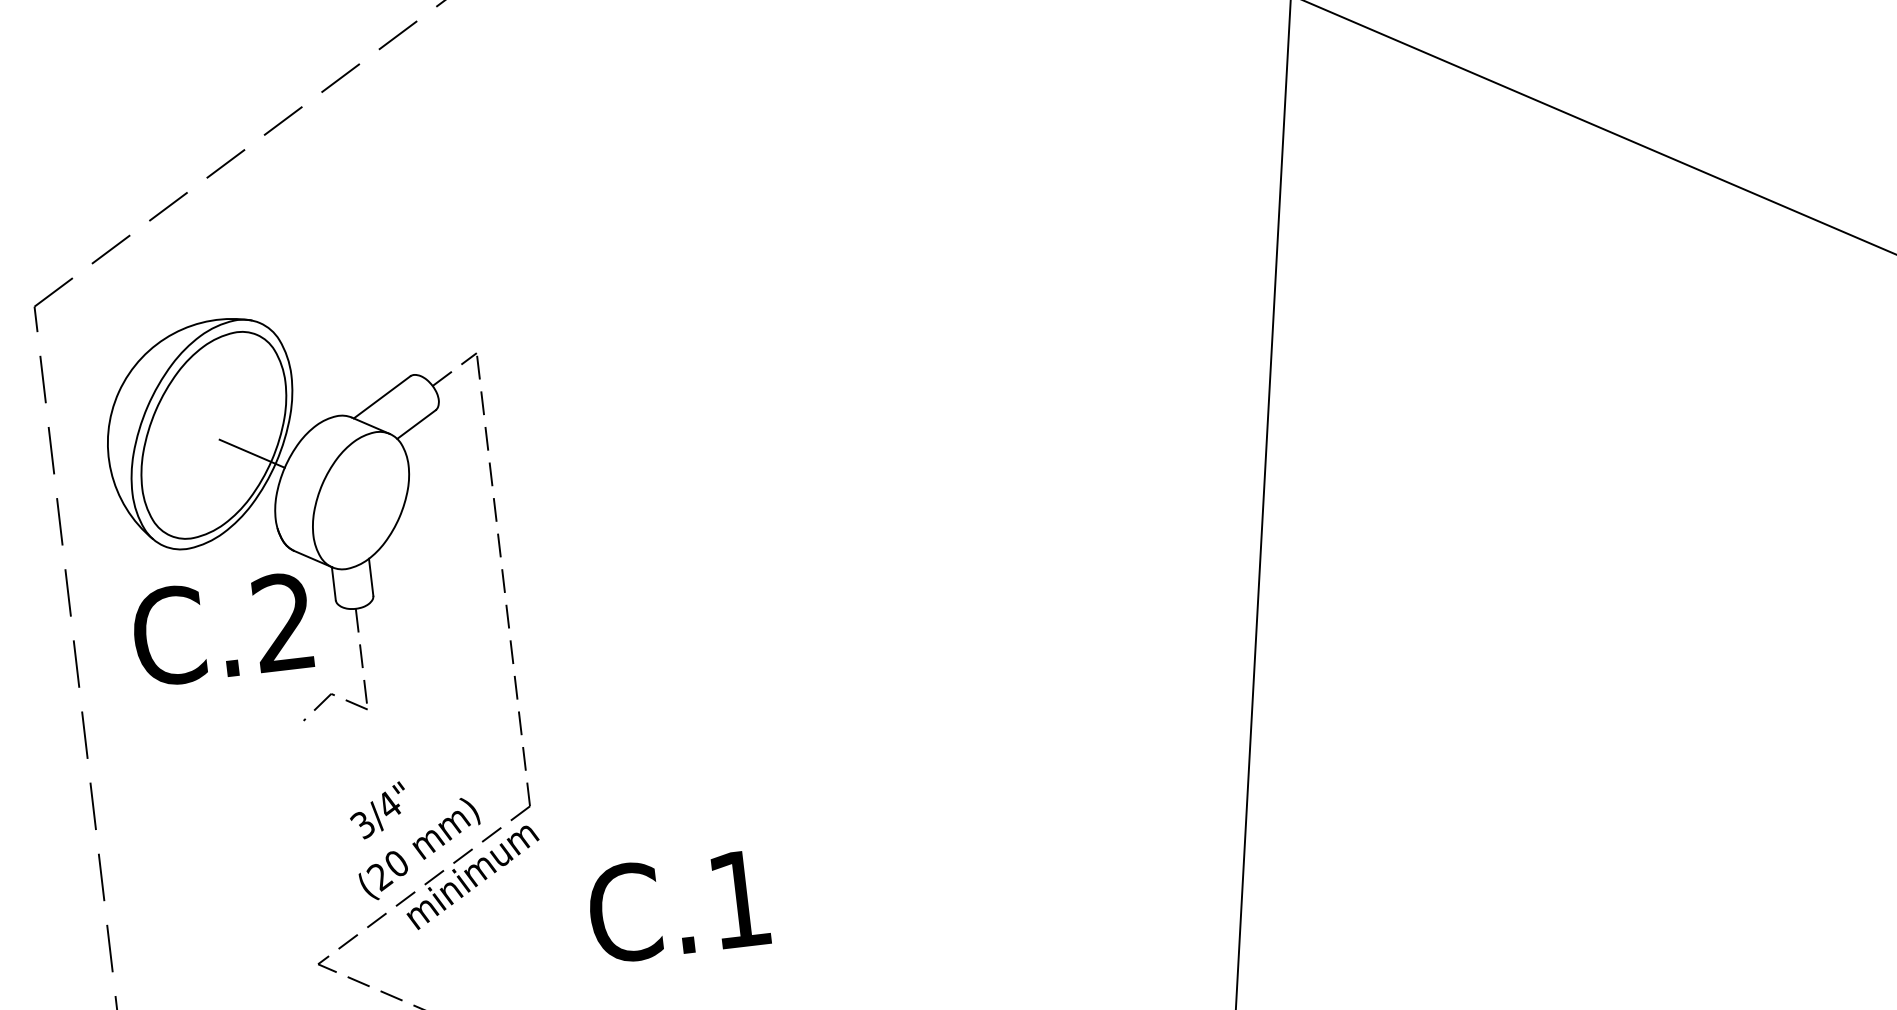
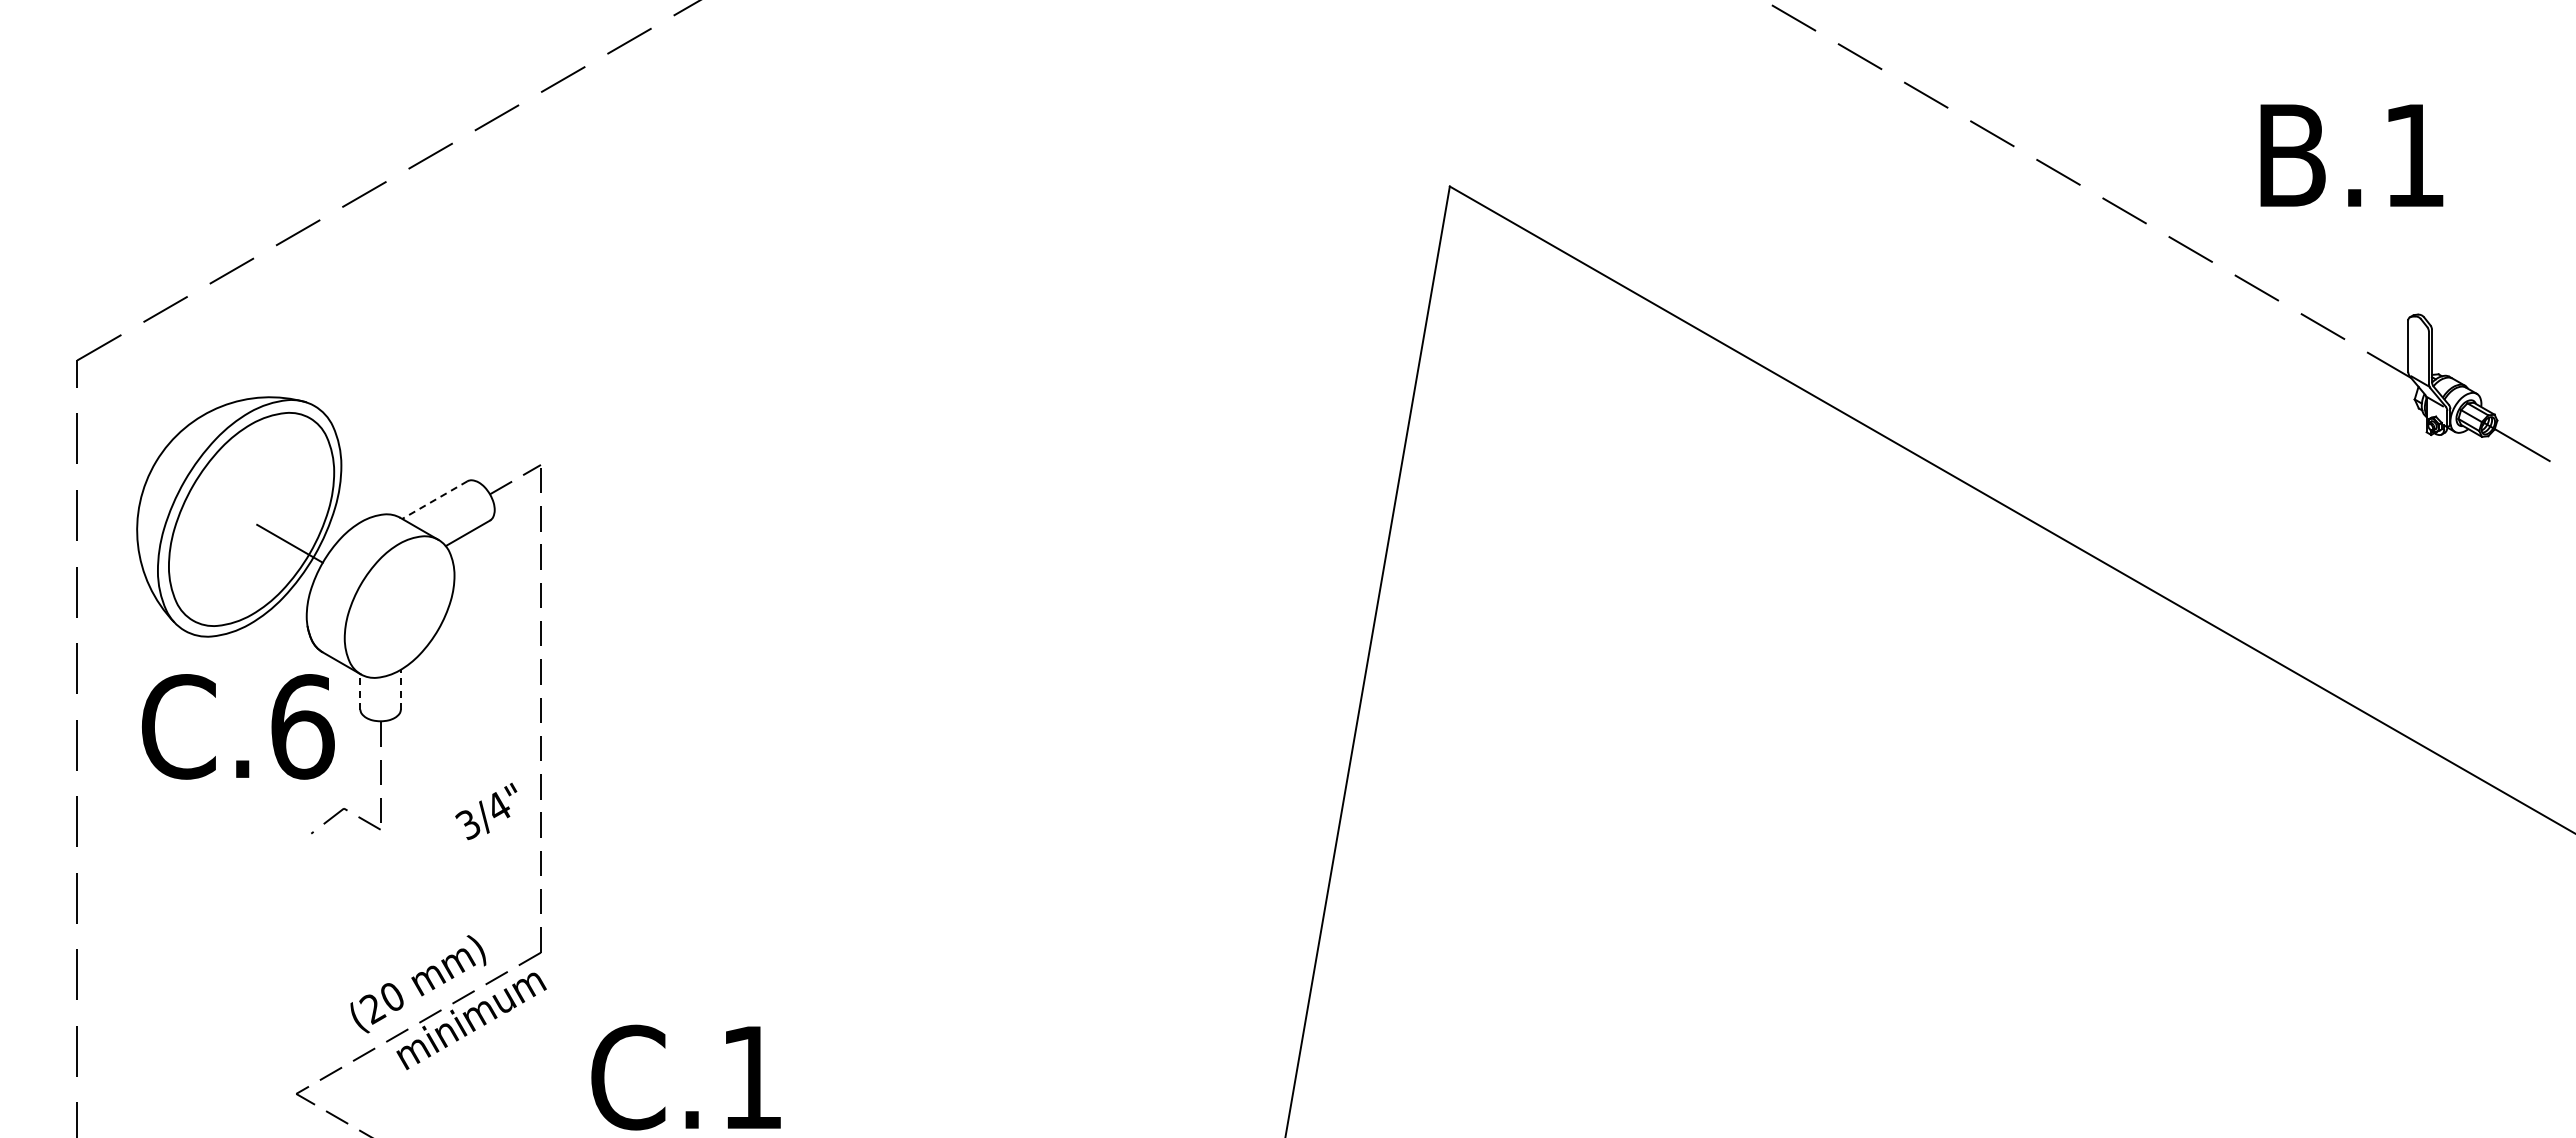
line: (381, 397) -> (434, 500), solid -> dashed
line: (370, 577) -> (400, 689), solid -> dashed
line: (333, 583) -> (360, 691), solid -> dashed
text: (283, 622) -> (302, 726), C.2 -> C.6
text: (378, 810) -> (486, 811), moved

